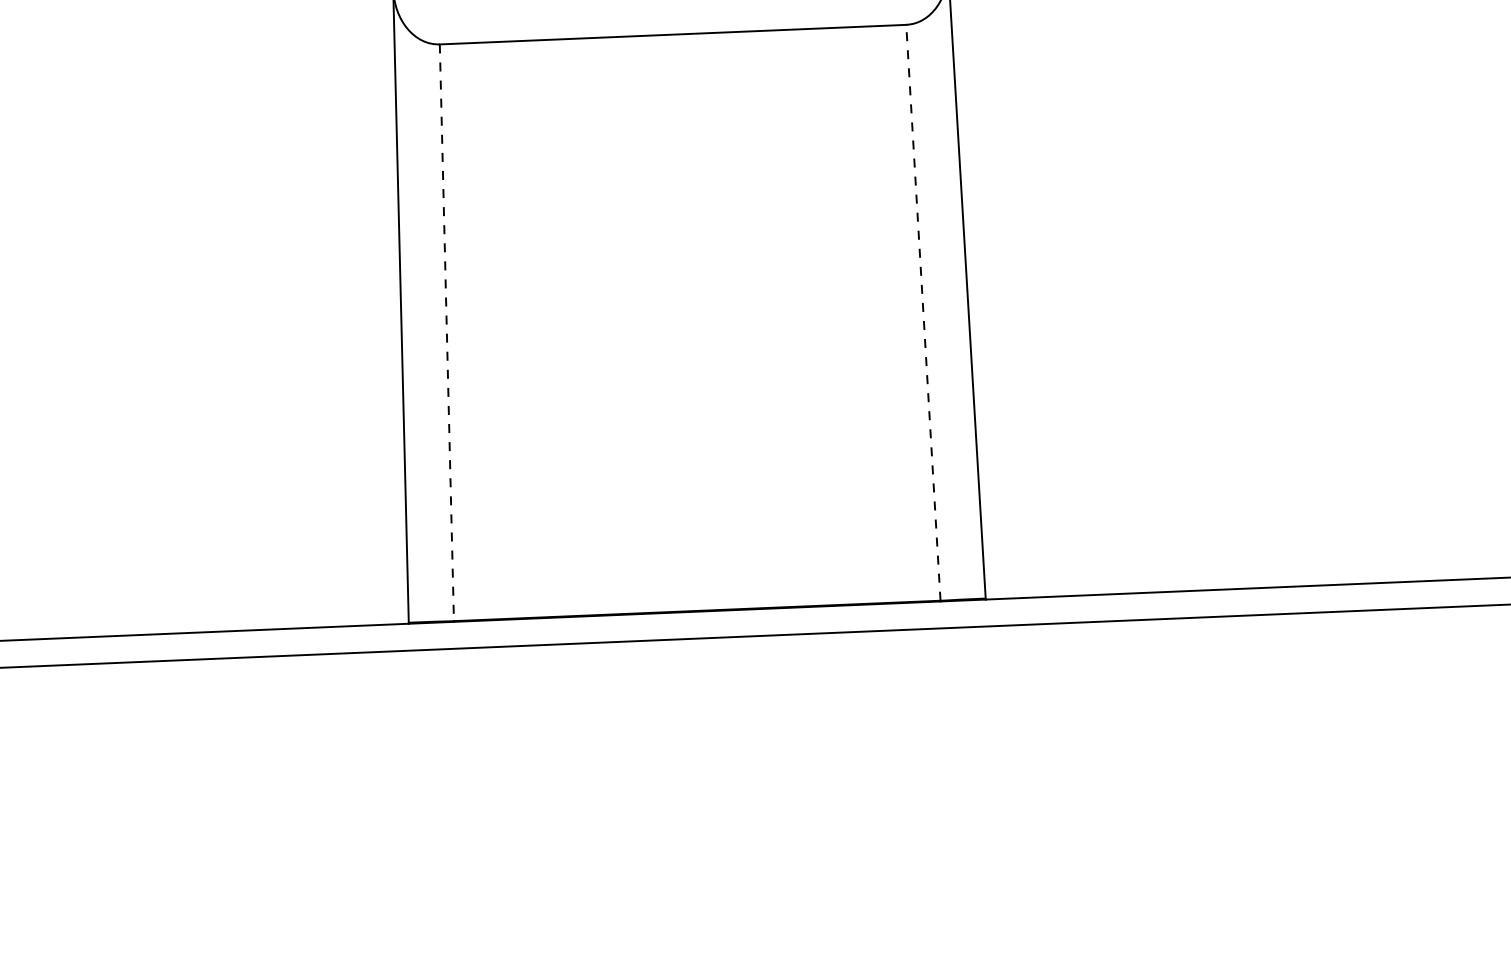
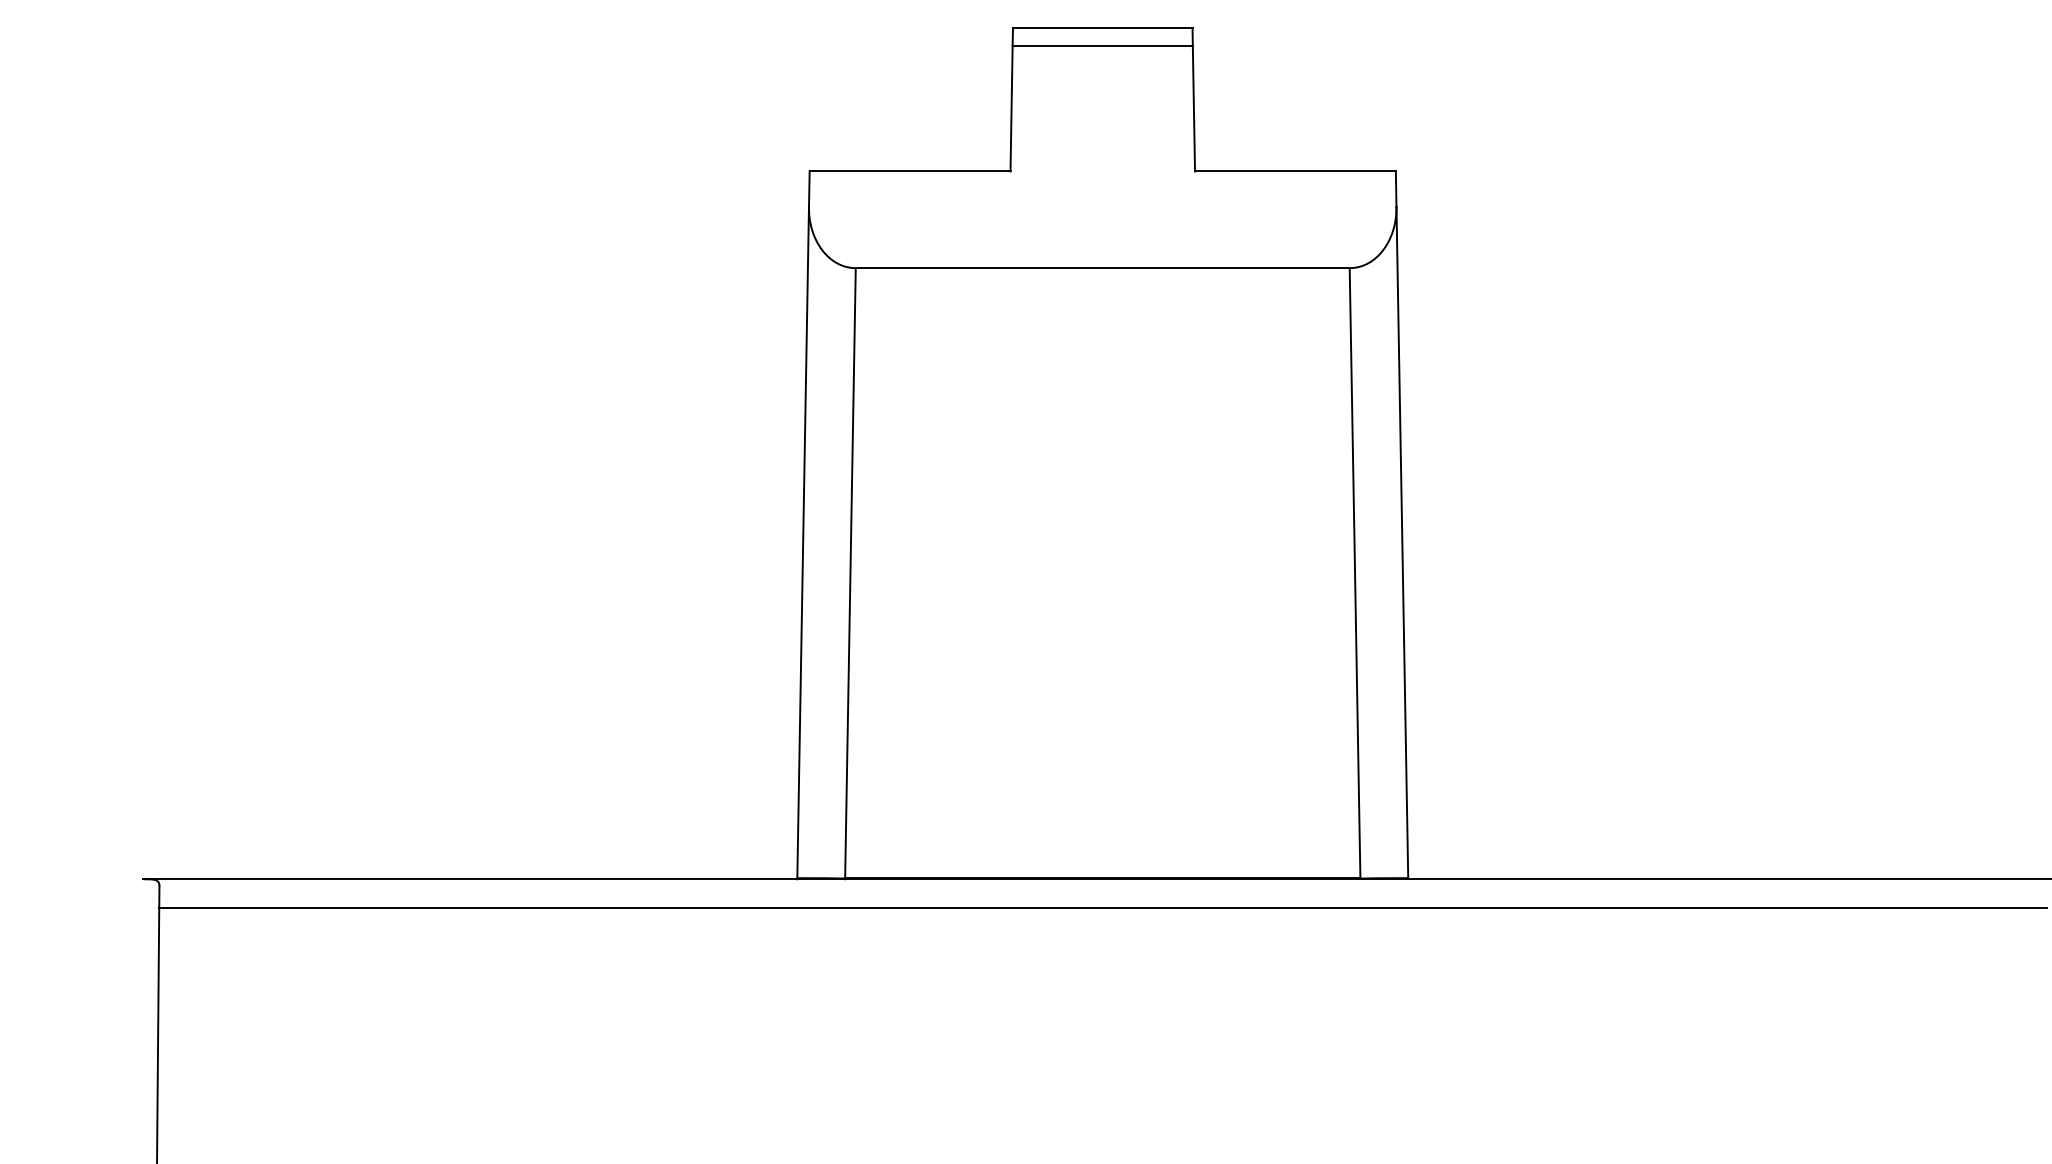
line: (923, 311) -> (1355, 572), dashed -> solid
line: (446, 332) -> (850, 573), dashed -> solid

